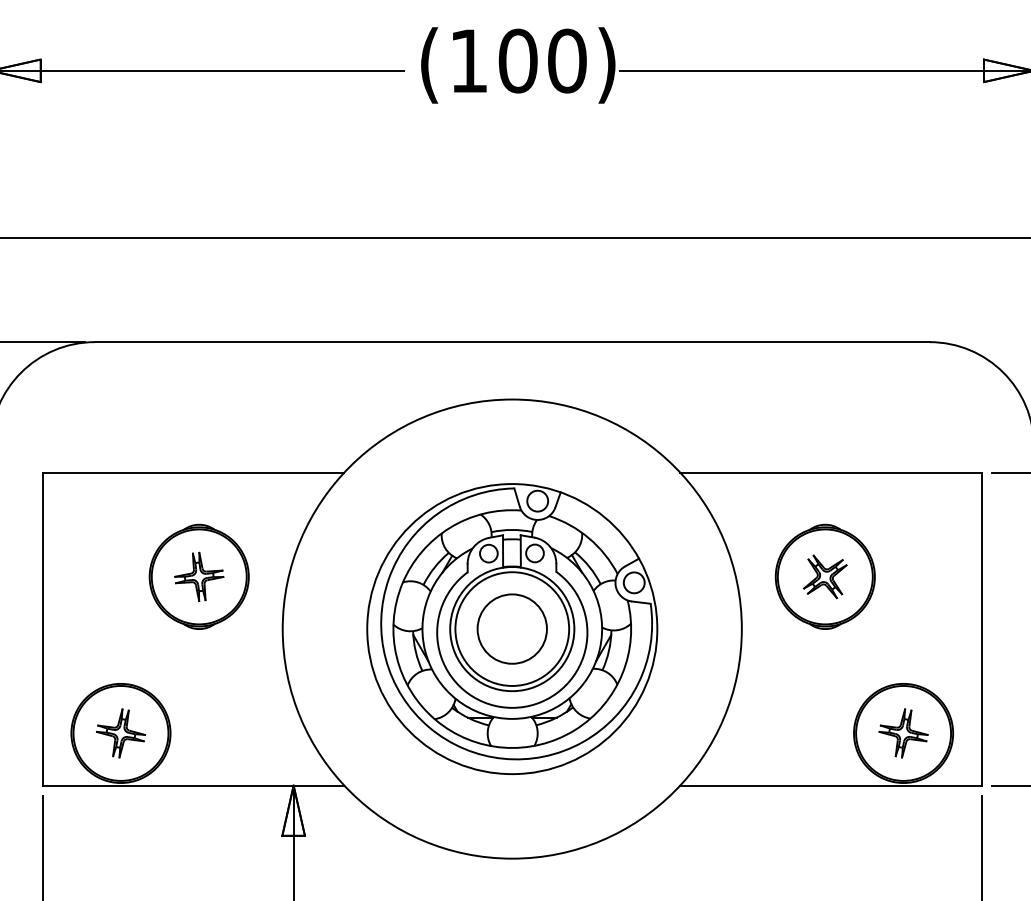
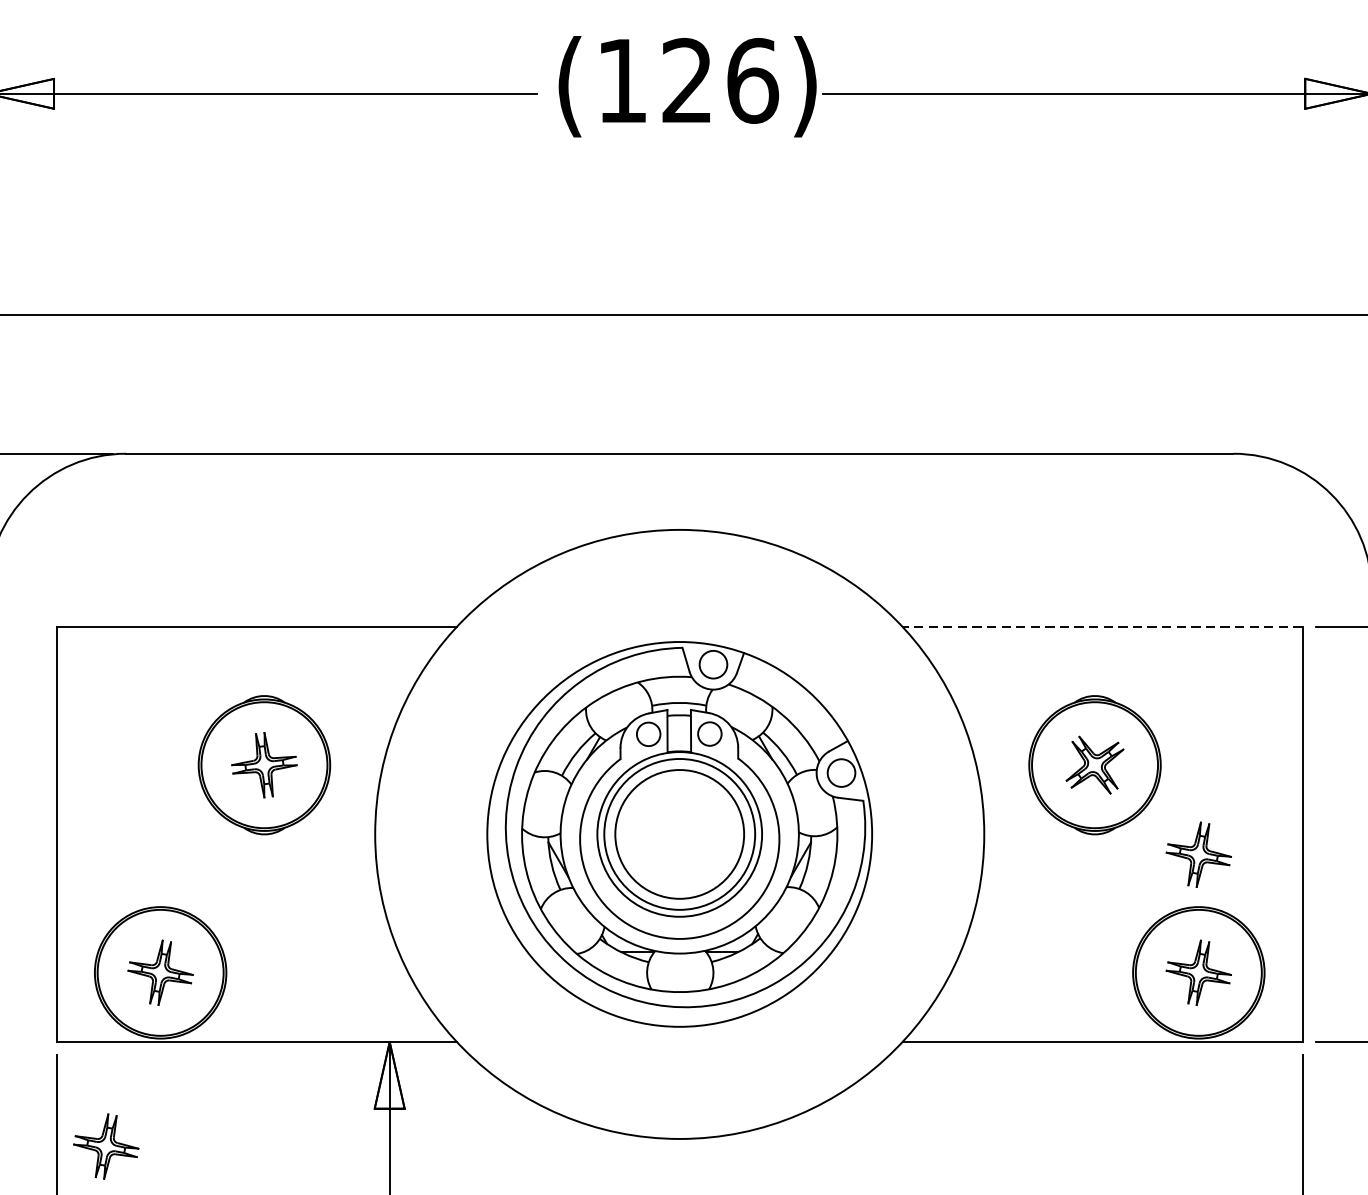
text: (542, 60) -> (719, 80), (100) -> (126)
line: (831, 472) -> (1103, 626), solid -> dashed
circle: (511, 628) -> (678, 833), size x1.4
part: (903, 644) -> (1198, 854), added
part: (79, 864) -> (105, 1146), added

